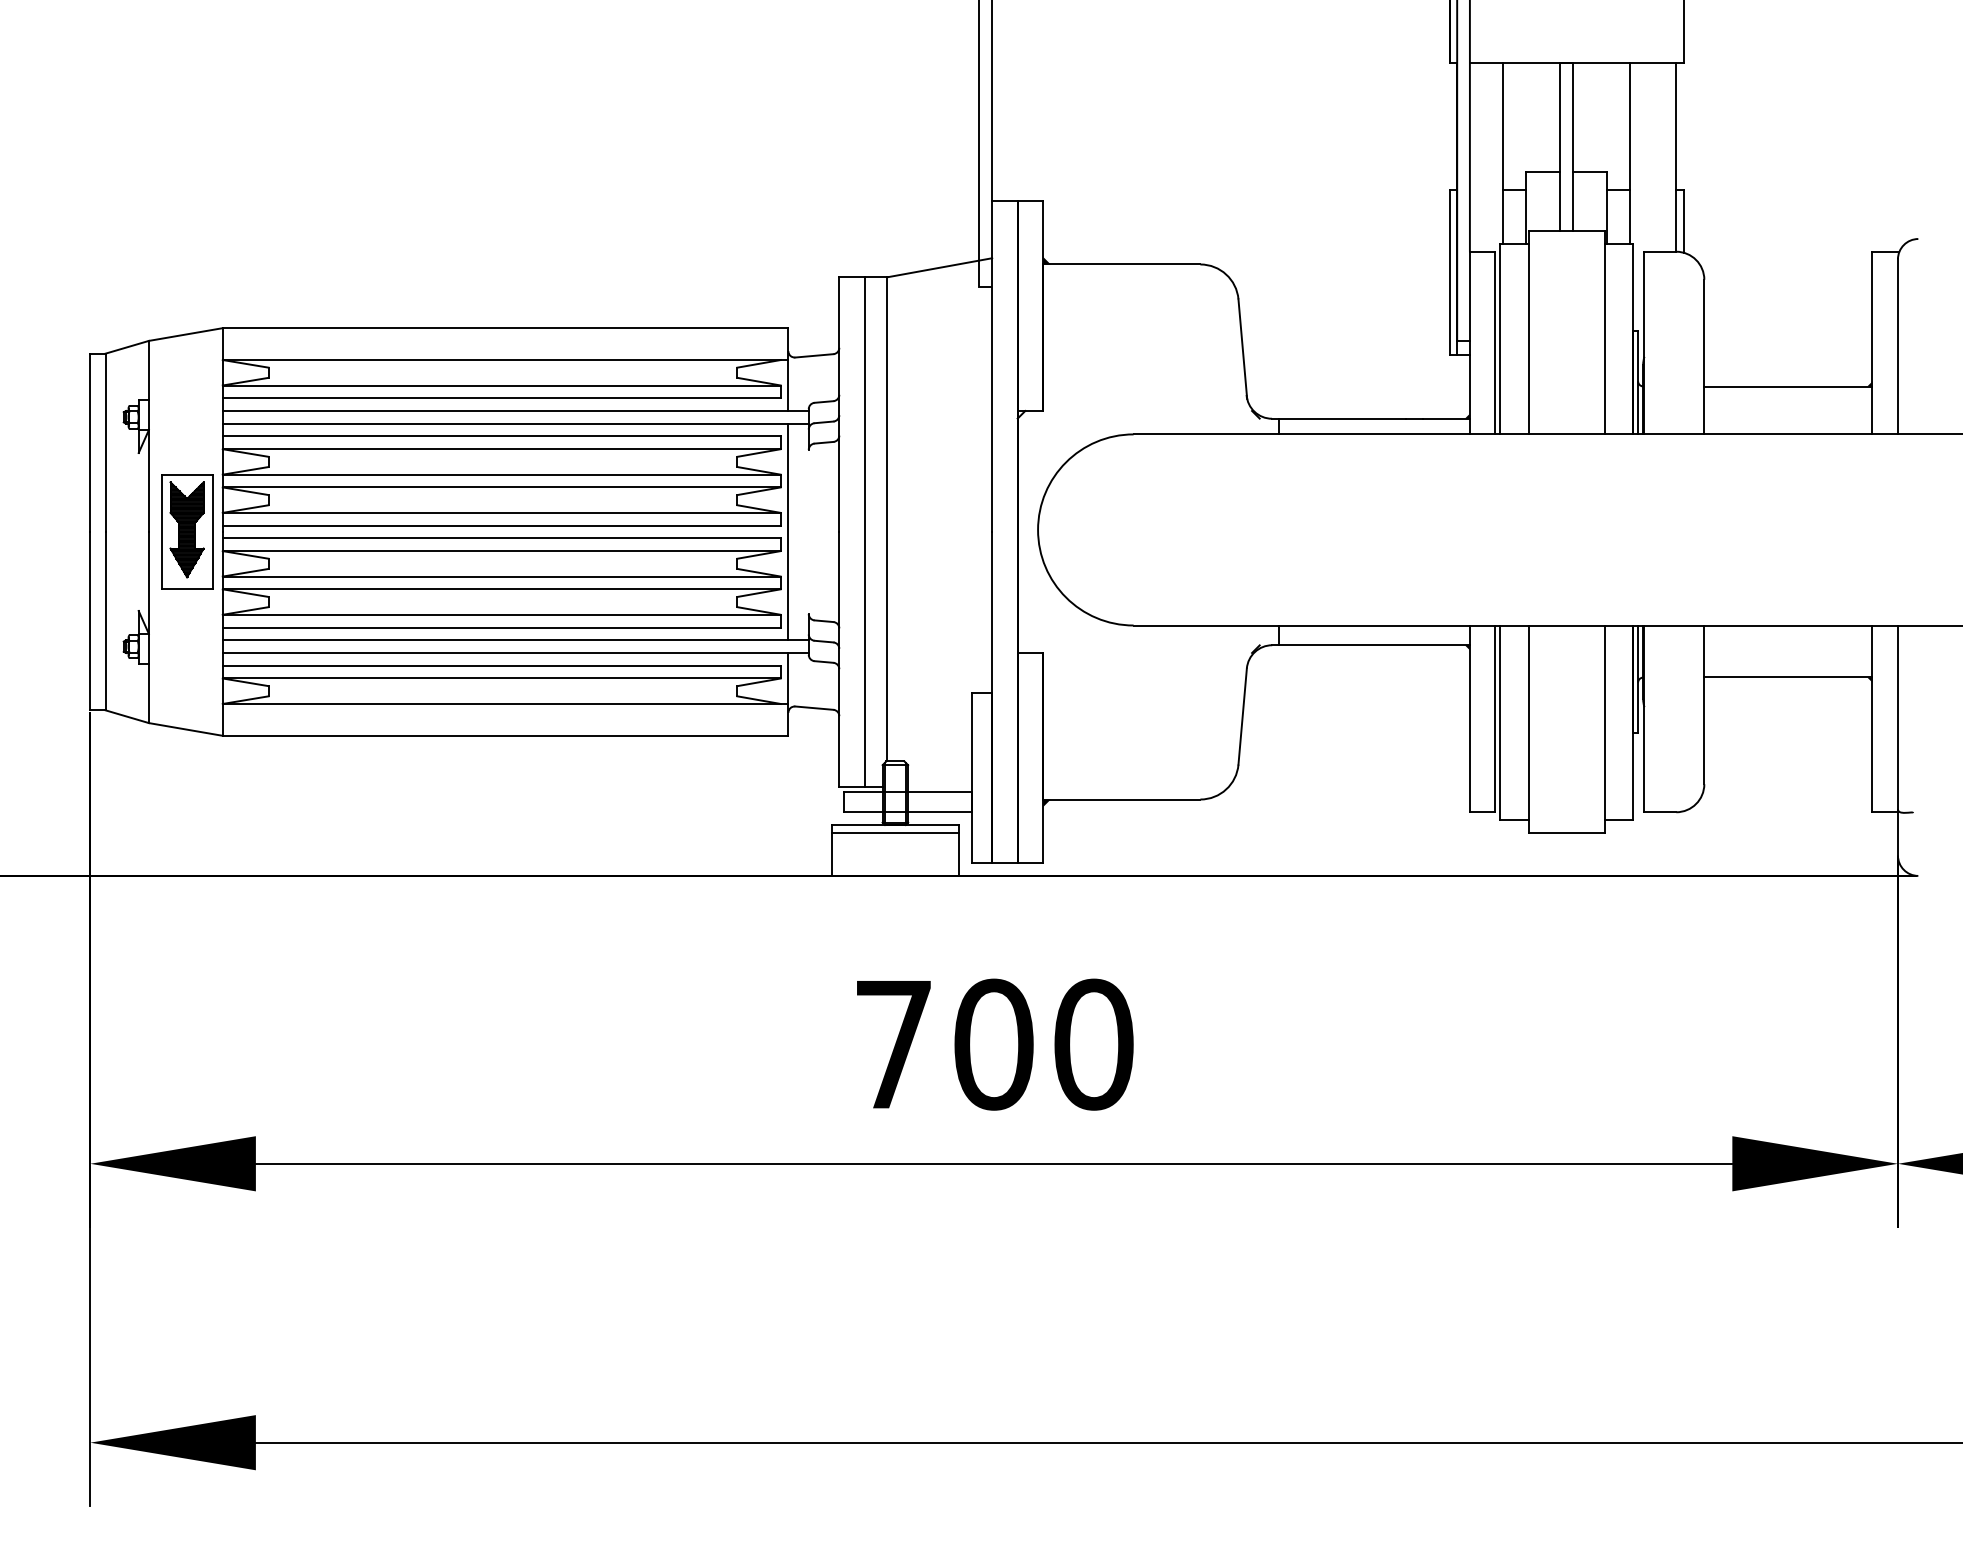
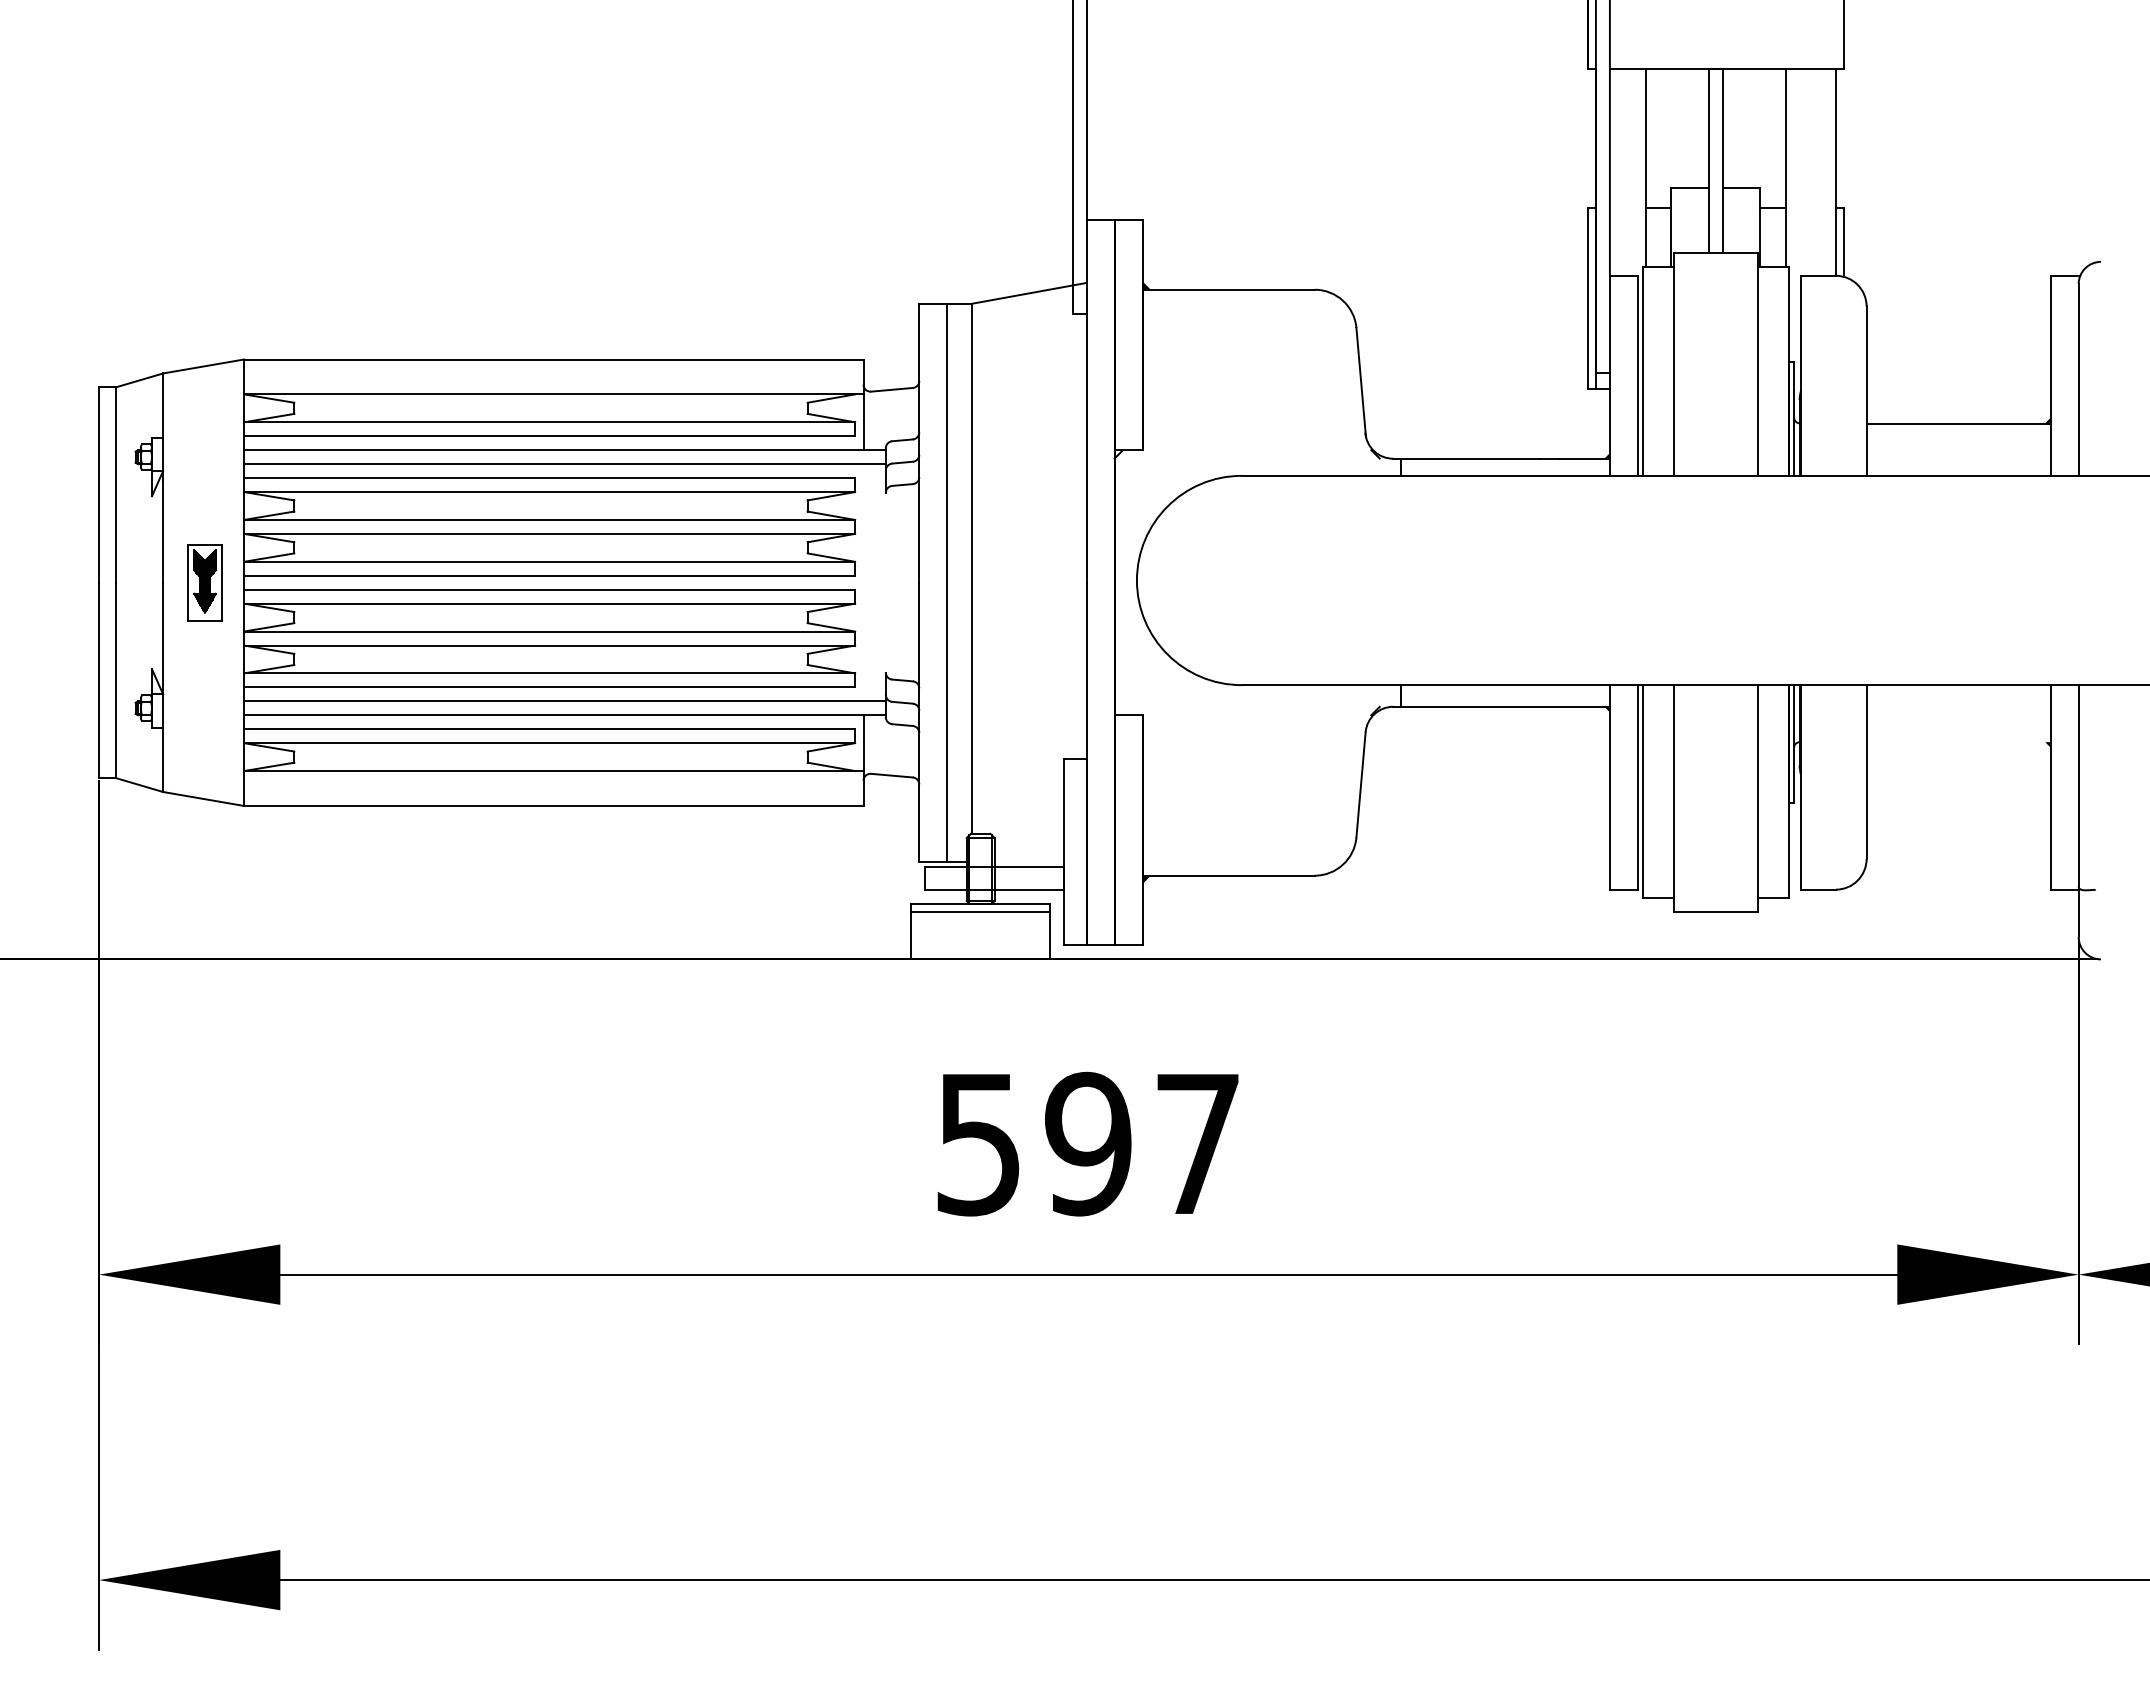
part: (186, 531) -> (204, 582), size x0.6
line: (788, 531) -> (863, 582), removed
line: (1788, 676) -> (1958, 741), removed
text: (994, 1044) -> (1089, 1143), 700 -> 597

